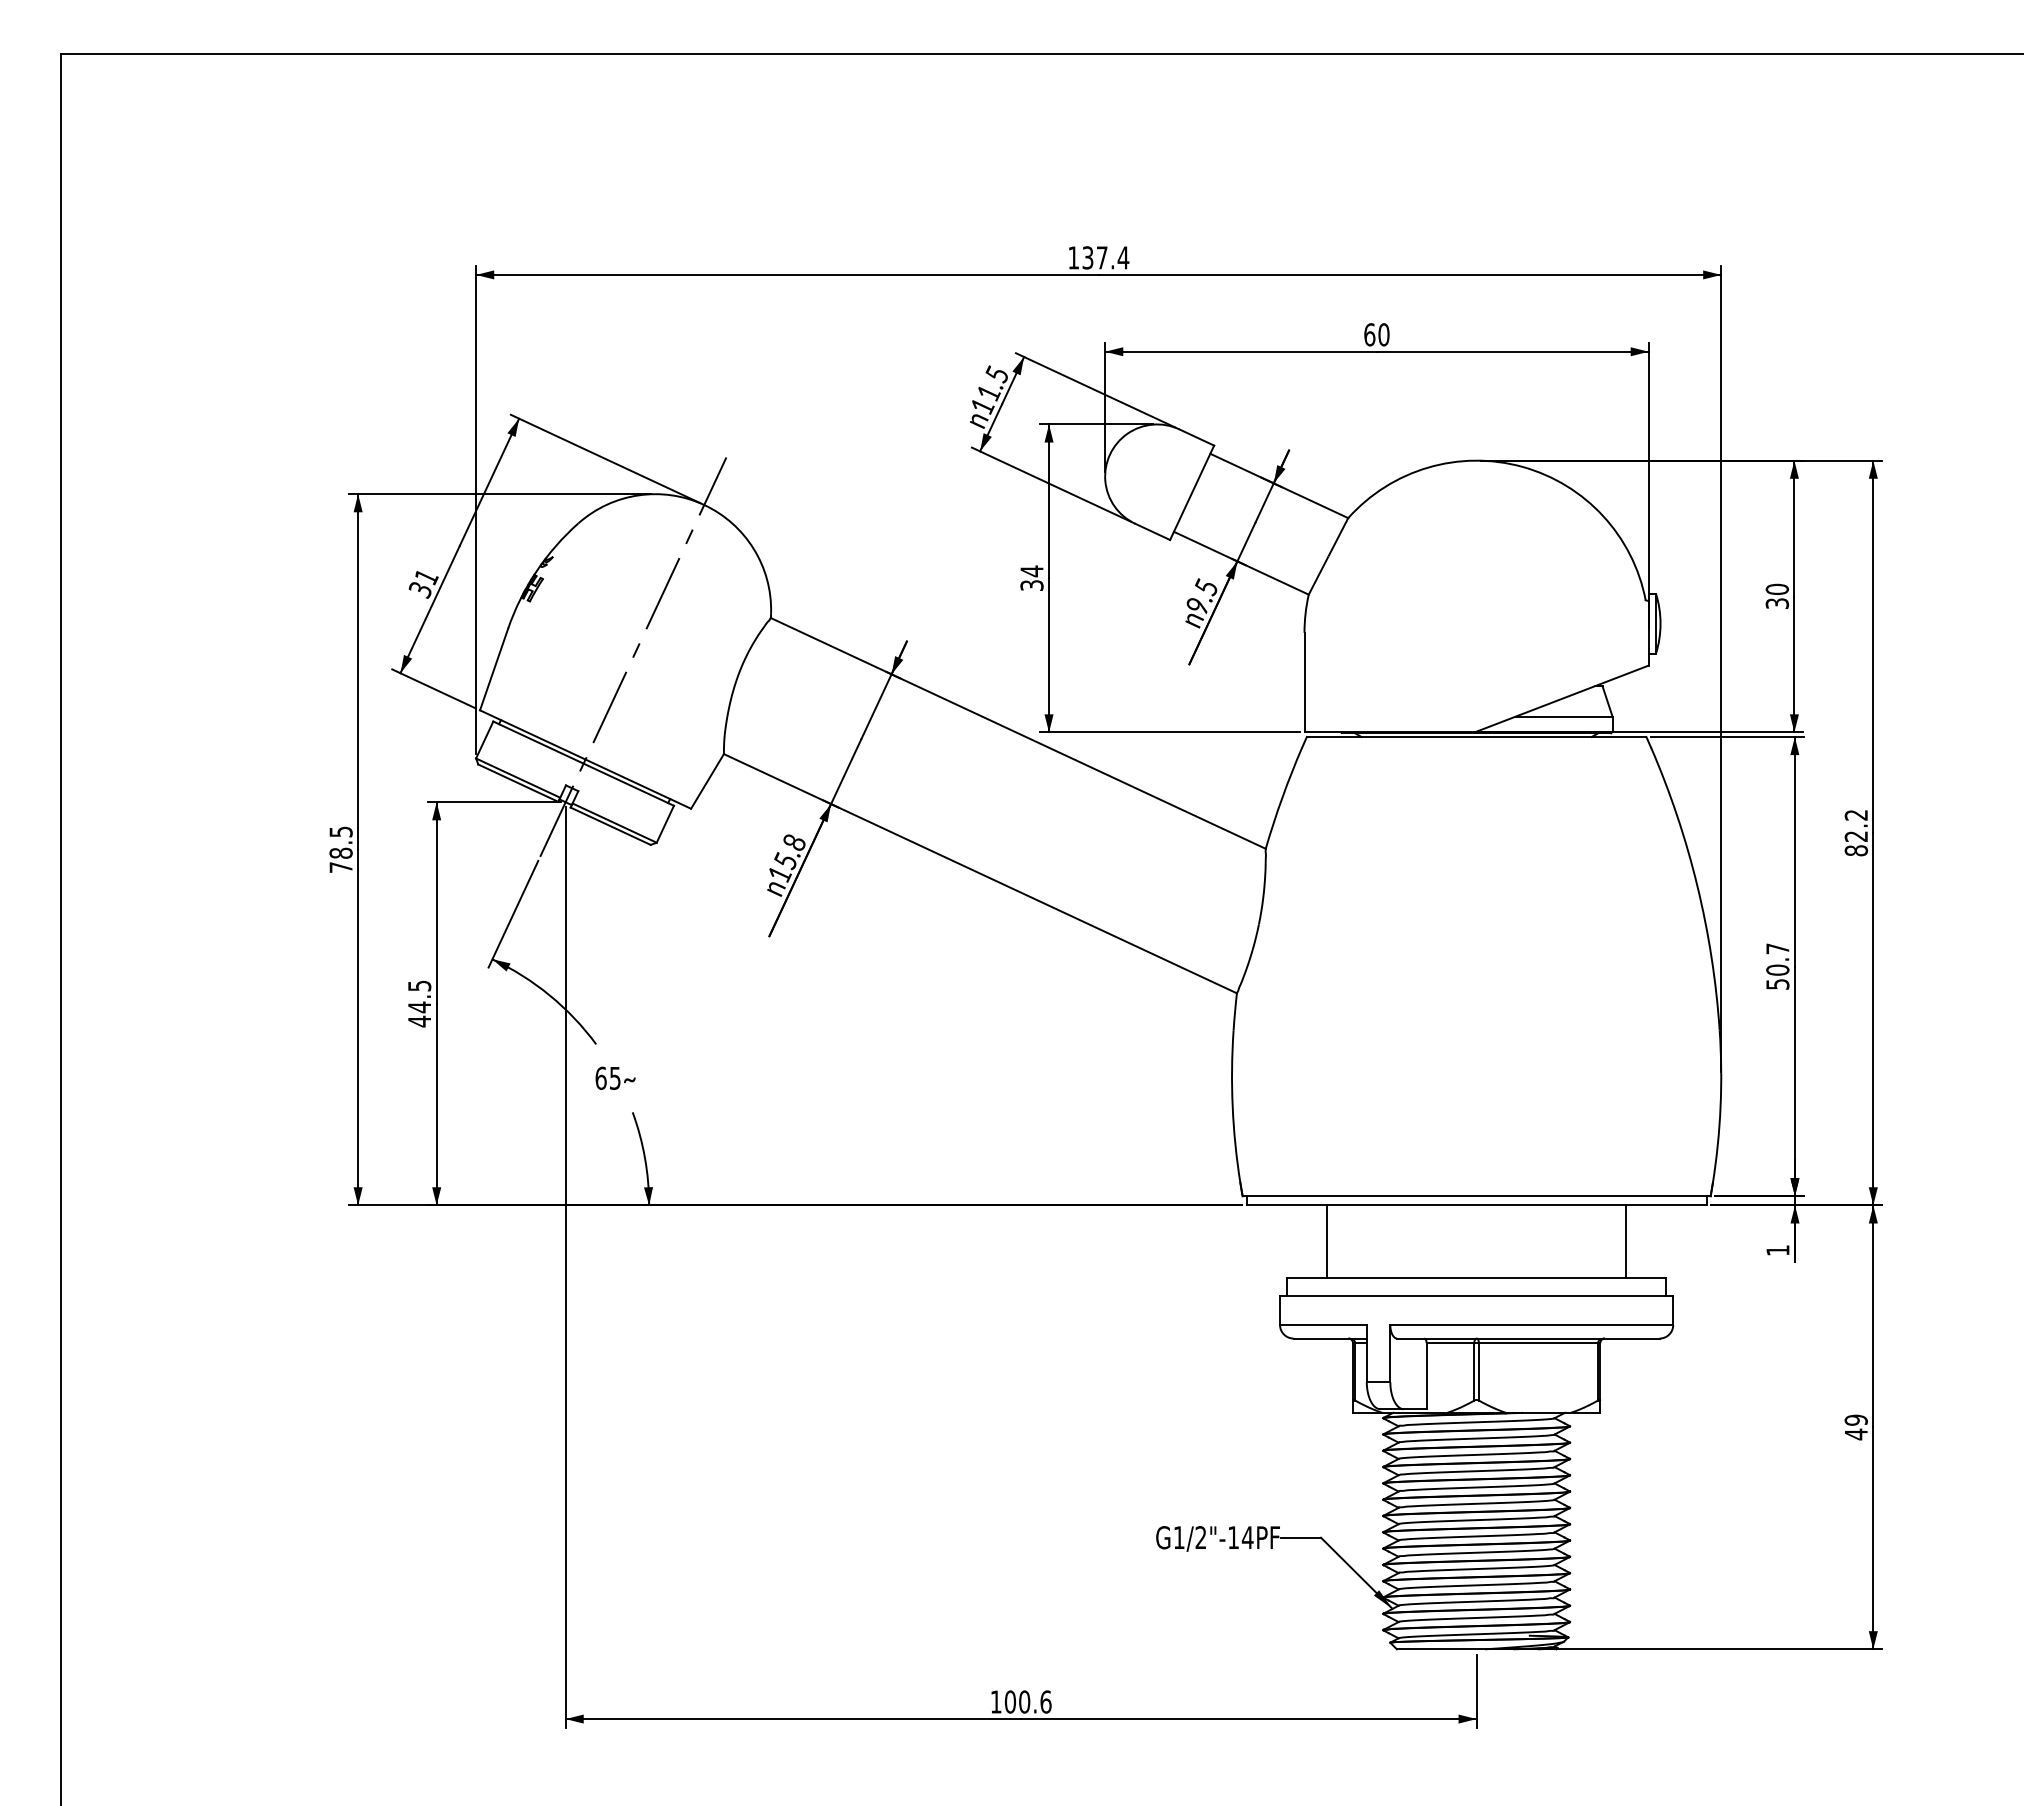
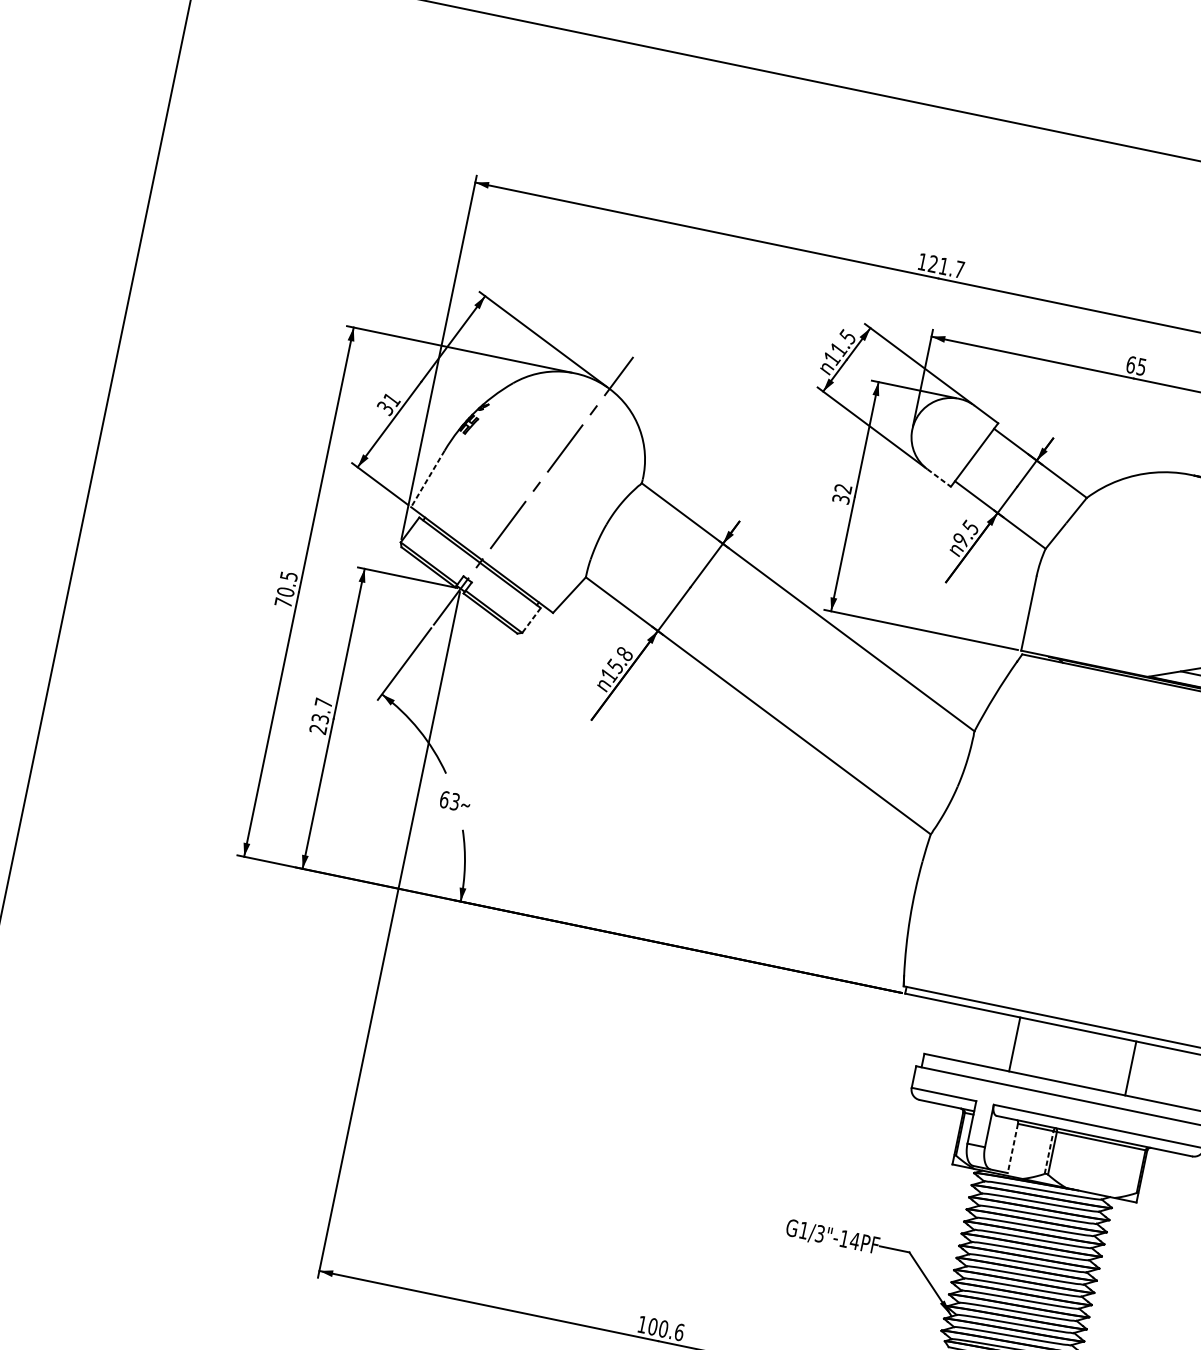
text: (1105, 257) -> (946, 266), 137.4 -> 121.7
text: (1383, 334) -> (1141, 366), 60 -> 65
line: (1153, 532) -> (939, 478), solid -> dashed
text: (1031, 571) -> (842, 488), 34 -> 32
line: (493, 669) -> (427, 478), solid -> dashed
line: (665, 824) -> (531, 620), solid -> dashed
text: (340, 852) -> (285, 591), 78.5 -> 70.5
text: (419, 1003) -> (320, 715), 44.5 -> 23.7
text: (615, 1077) -> (455, 801), 65 -> 63
line: (1327, 1241) -> (1014, 1044), moved
line: (1626, 1241) -> (1131, 1068), moved
line: (1474, 1371) -> (1049, 1152), solid -> dashed
line: (1426, 1376) -> (1012, 1148), solid -> dashed
text: (1200, 1537) -> (819, 1233), G1/2"-14PF -> G1/3"-14PF

